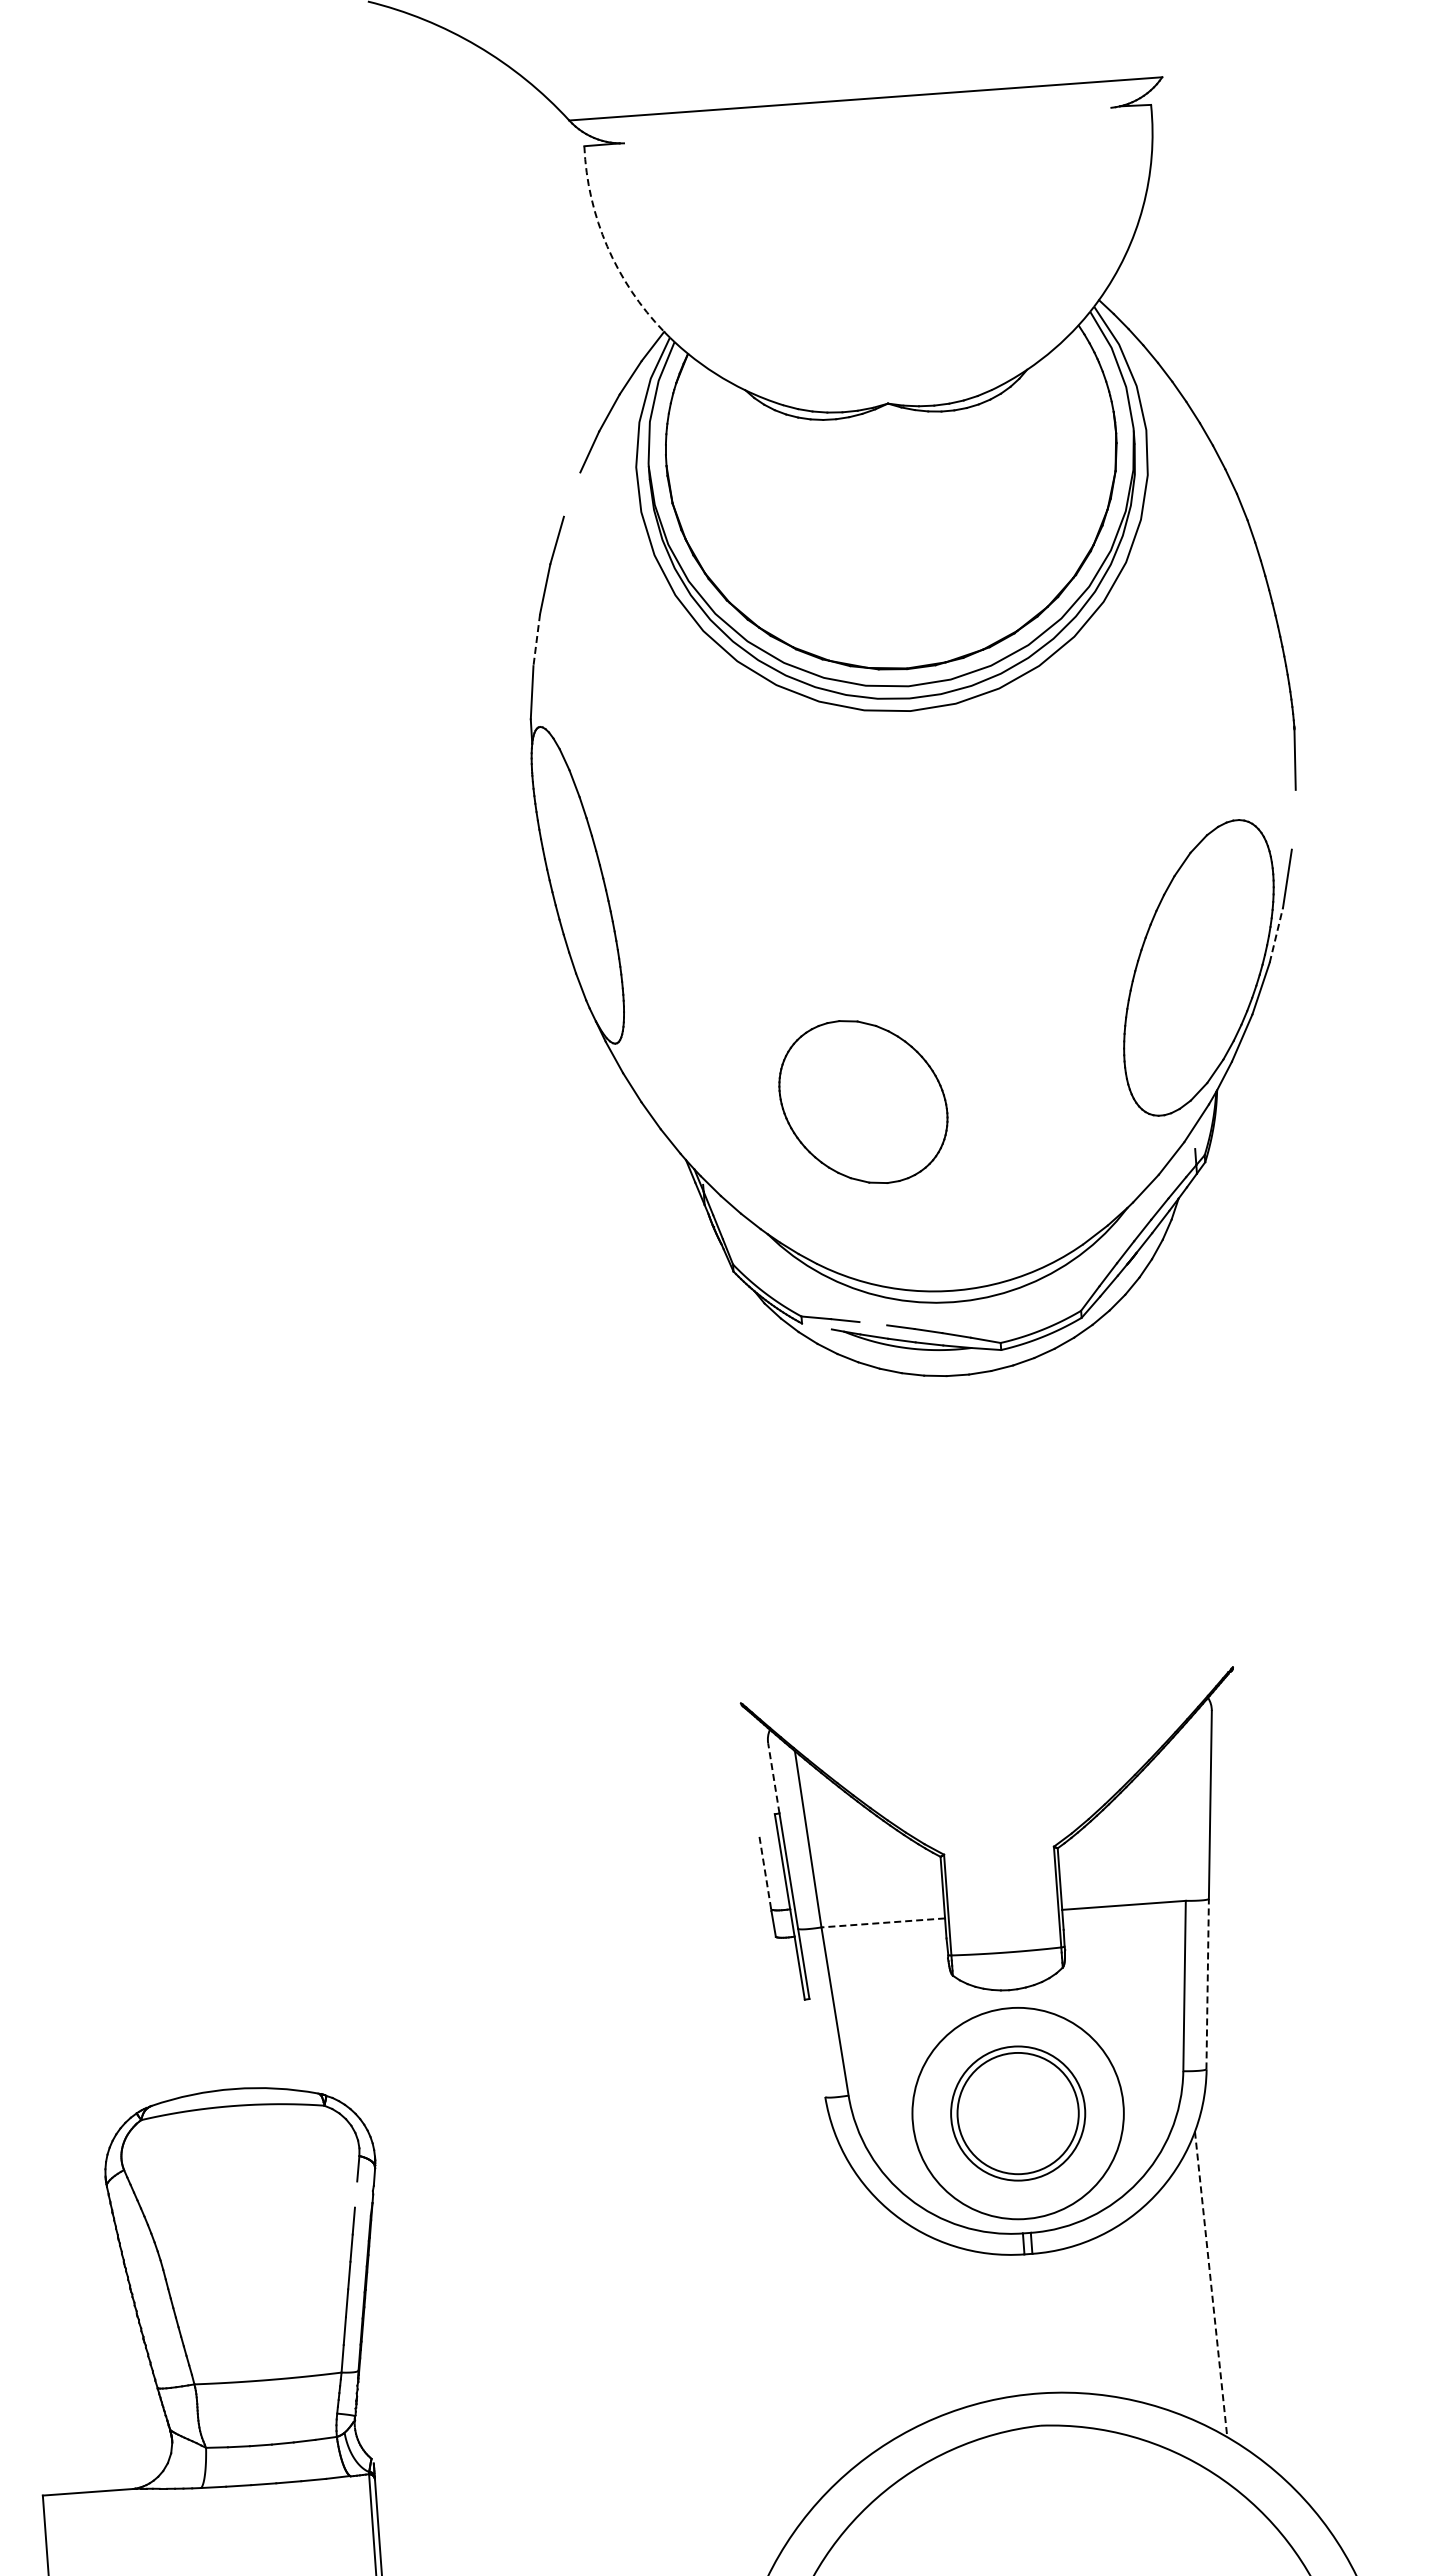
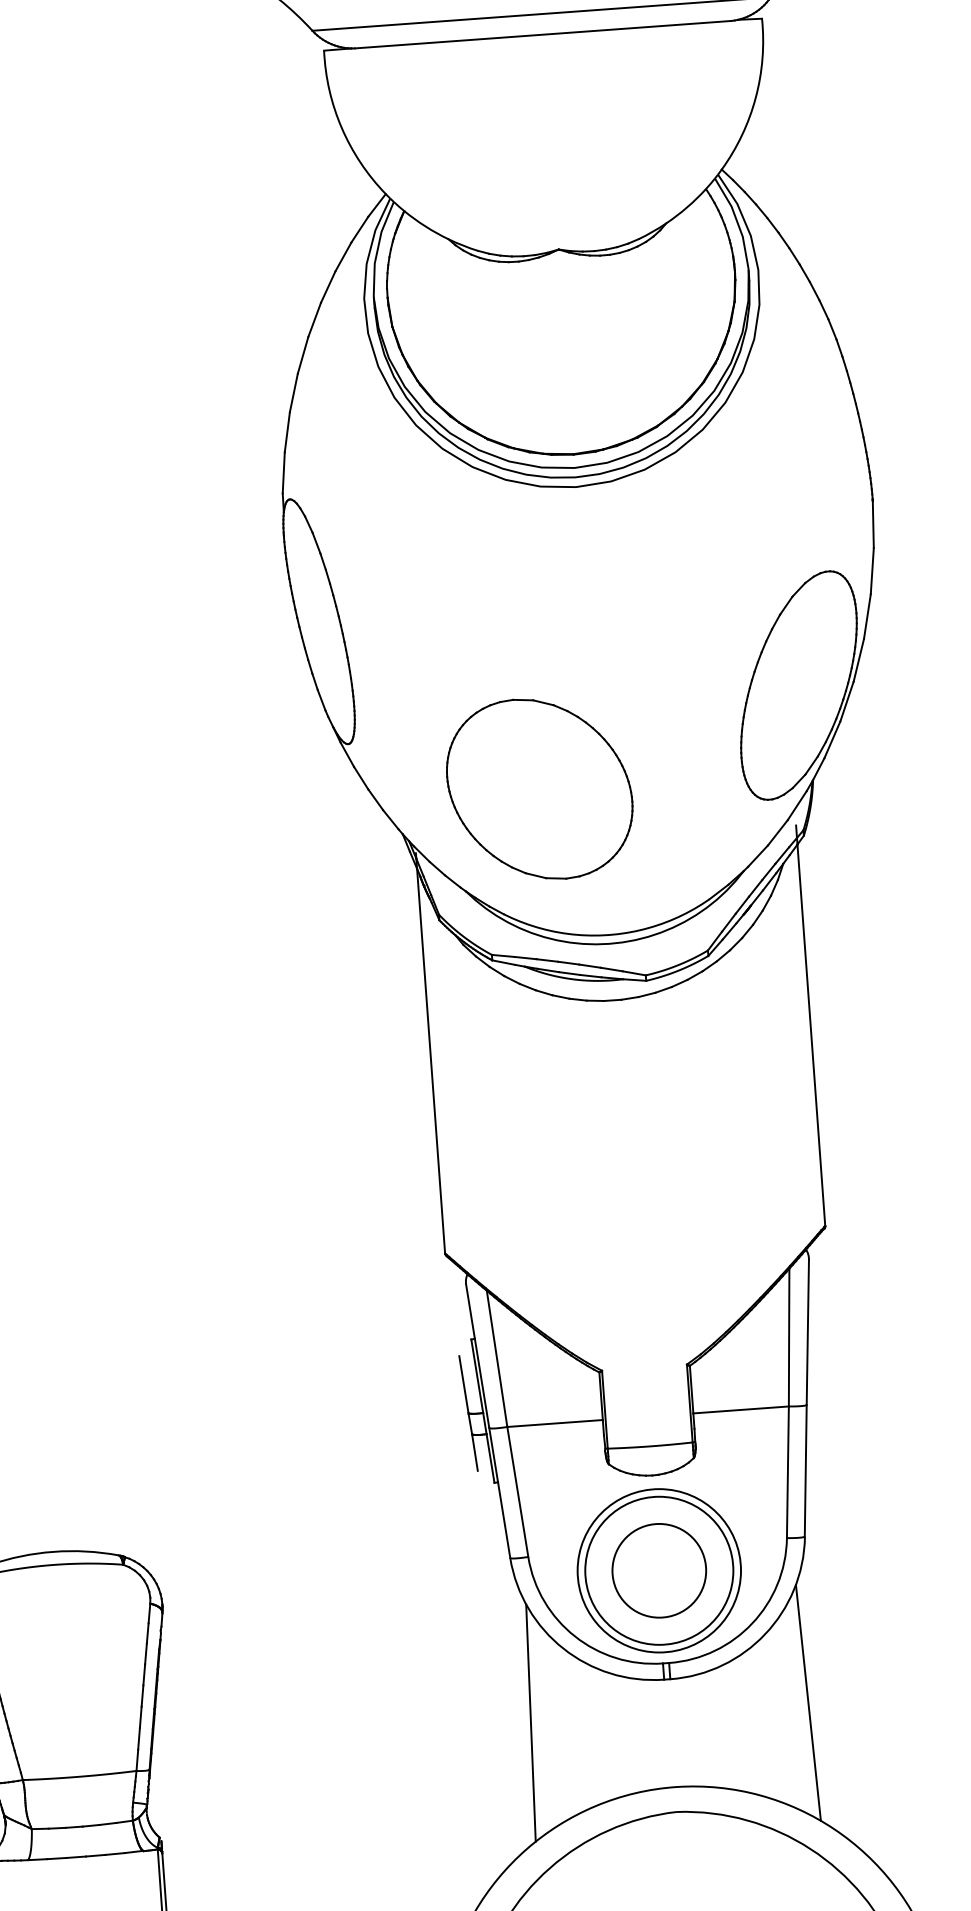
line: (867, 125) -> (542, 34), added
arc: (607, 246) -> (342, 128), dashed -> solid
line: (571, 494) -> (314, 319), added
line: (536, 640) -> (287, 432), dashed -> solid
line: (1293, 819) -> (872, 570), added
line: (1276, 934) -> (858, 659), dashed -> solid
part: (863, 1101) -> (539, 788), size x1.43
line: (873, 1323) -> (547, 960), added
line: (816, 1326) -> (503, 962), added
line: (1214, 1420) -> (811, 1035), added
line: (722, 1454) -> (430, 1061), added
line: (773, 1778) -> (470, 1311), dashed -> solid
line: (1185, 1811) -> (788, 1337), added
line: (765, 1871) -> (464, 1383), dashed -> solid
line: (883, 1922) -> (555, 1423), dashed -> solid
line: (779, 1960) -> (474, 1452), added
line: (1207, 1983) -> (805, 1470), dashed -> solid
line: (817, 2047) -> (504, 1519), added
circle: (1017, 2113) -> (658, 1570), size x1.43
line: (355, 2194) -> (147, 1633), added
line: (1211, 2284) -> (808, 1702), dashed -> solid
line: (851, 2310) -> (530, 1722), added

